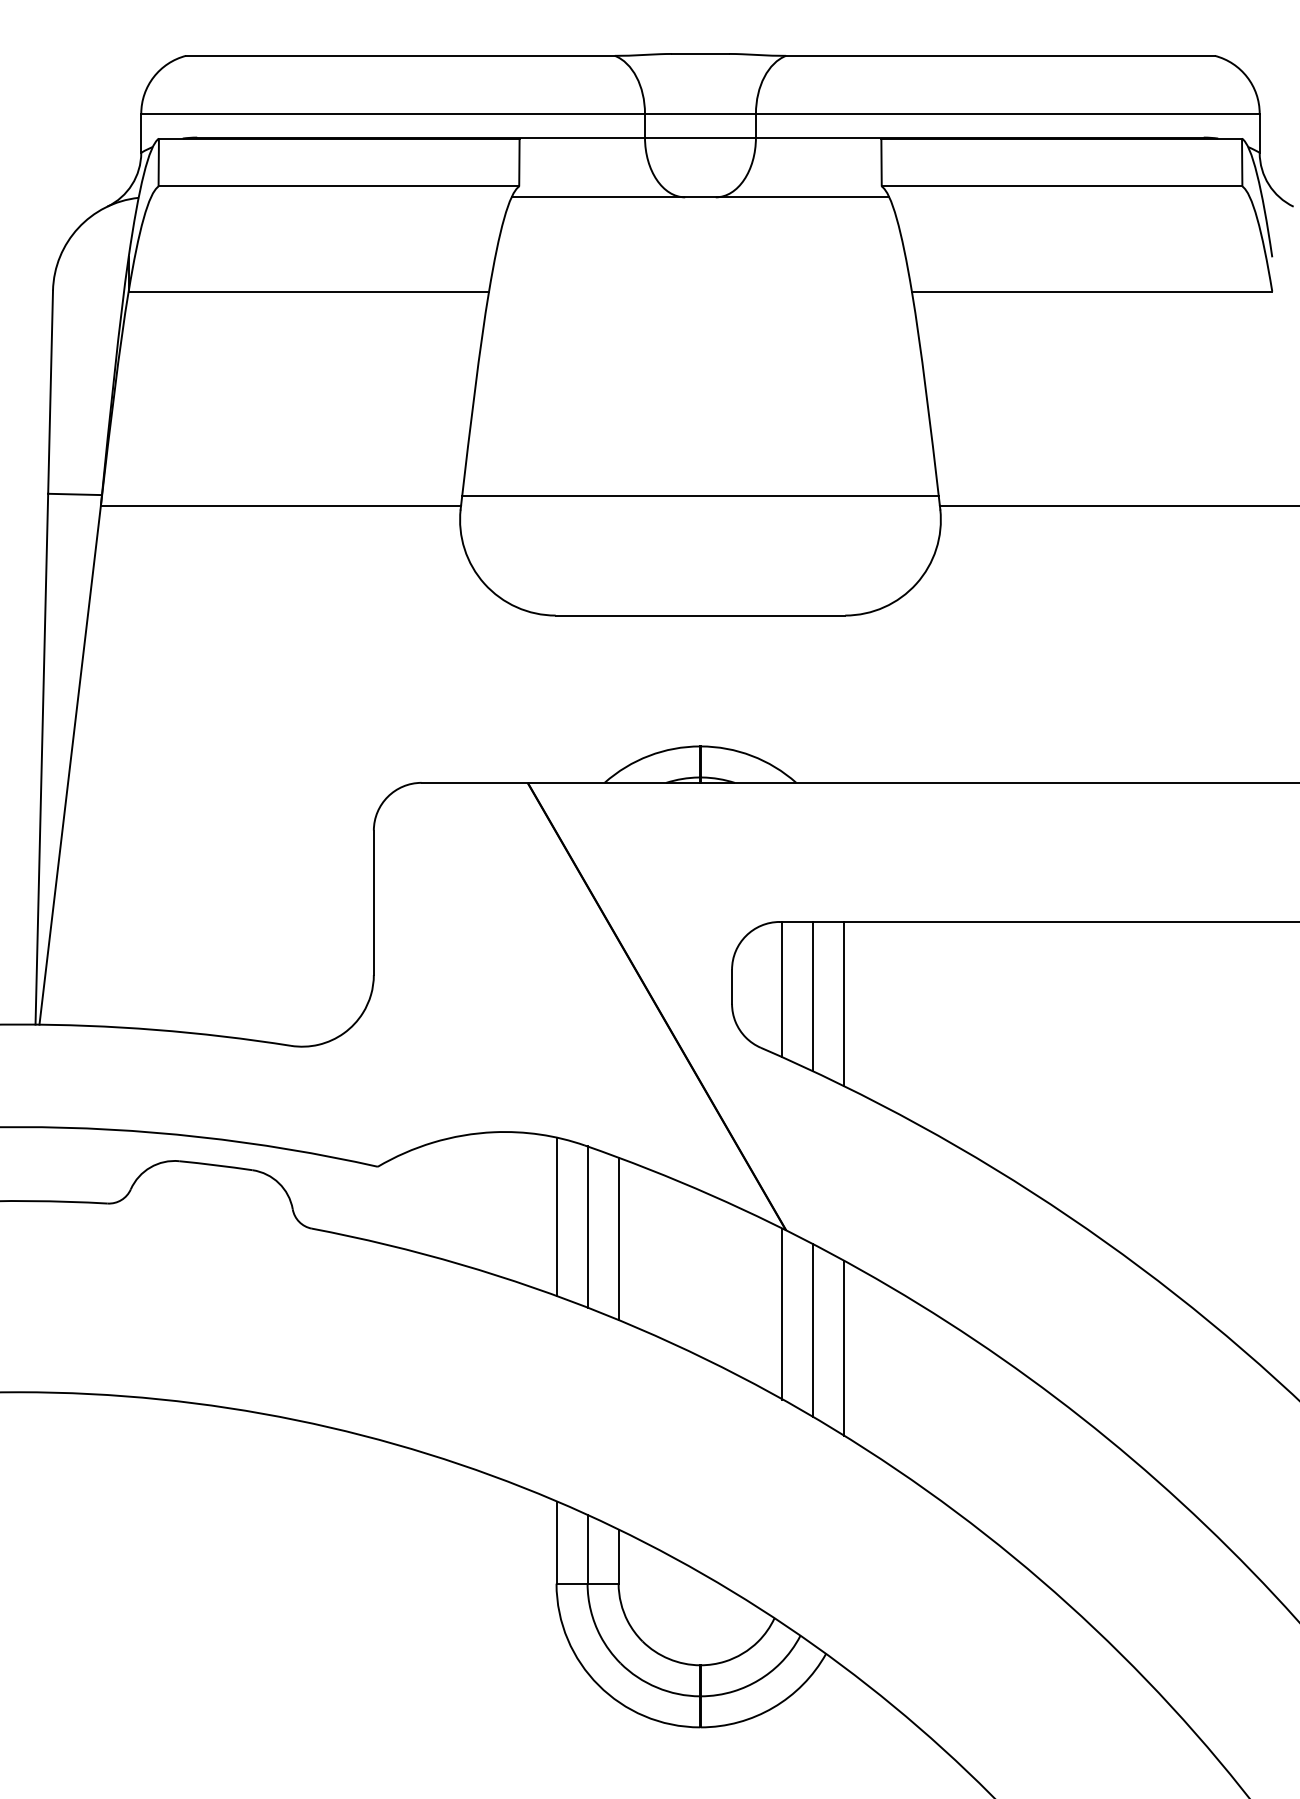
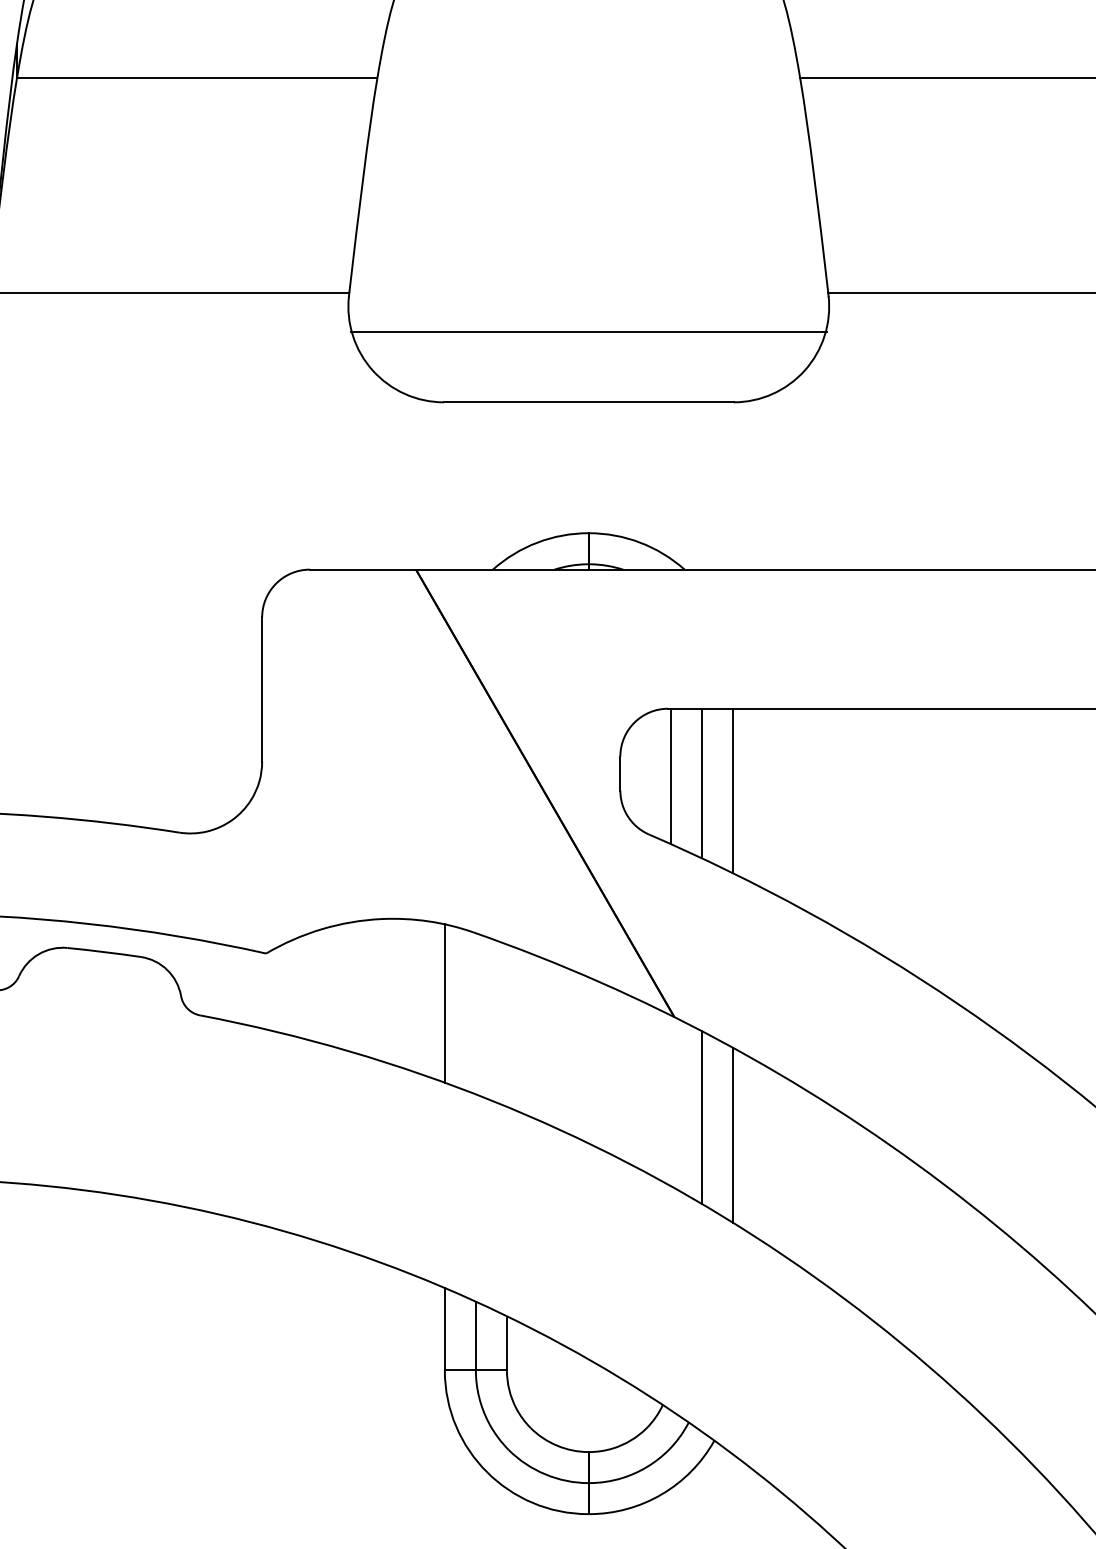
line: (700, 496) -> (588, 332), moved
line: (587, 1226) -> (475, 1013), removed
line: (618, 1238) -> (506, 1025), removed
line: (782, 1313) -> (670, 1100), removed

